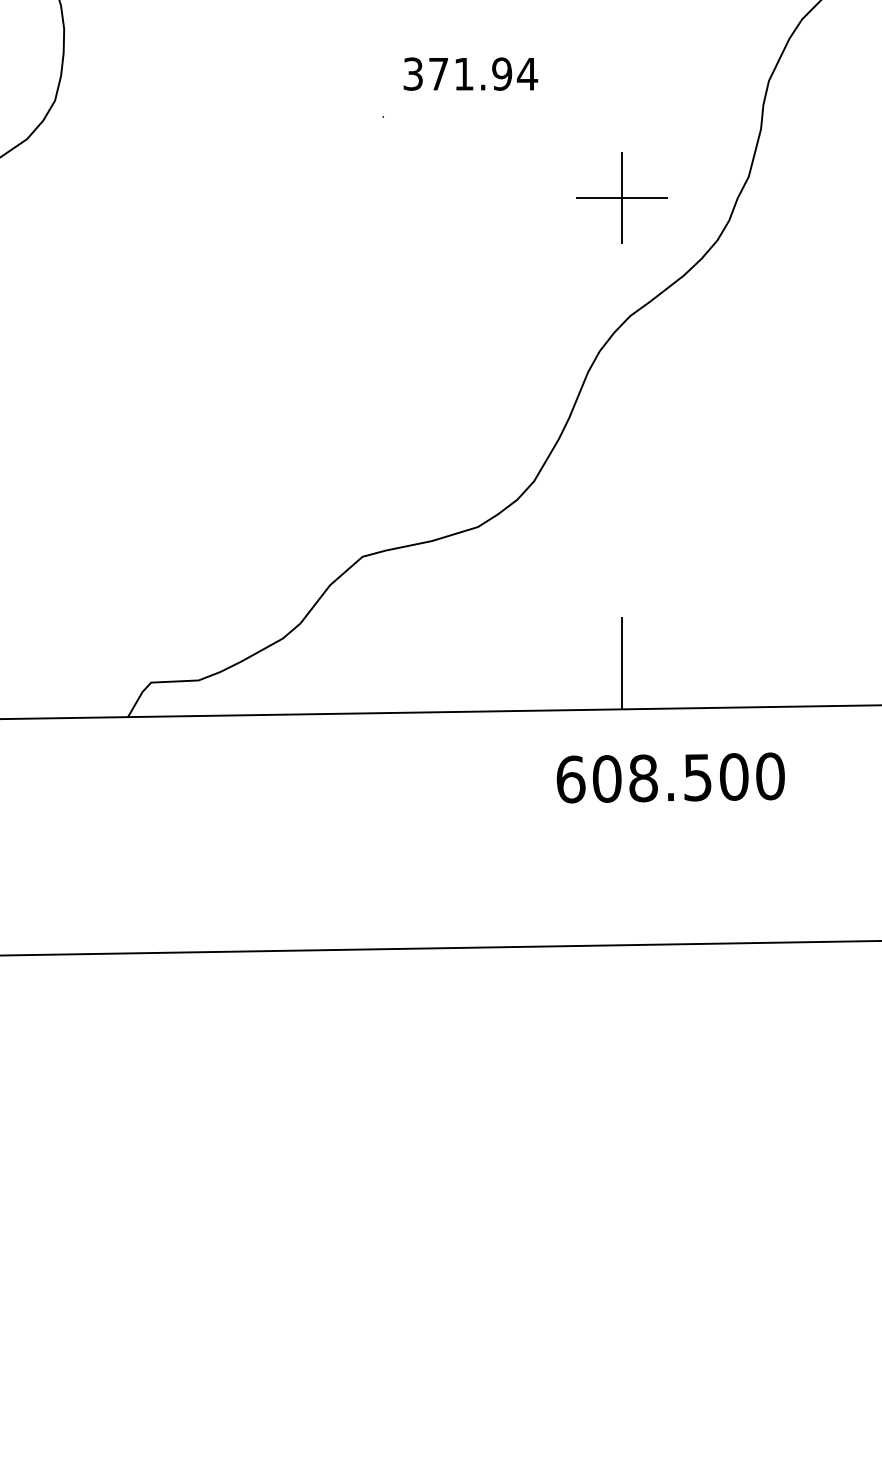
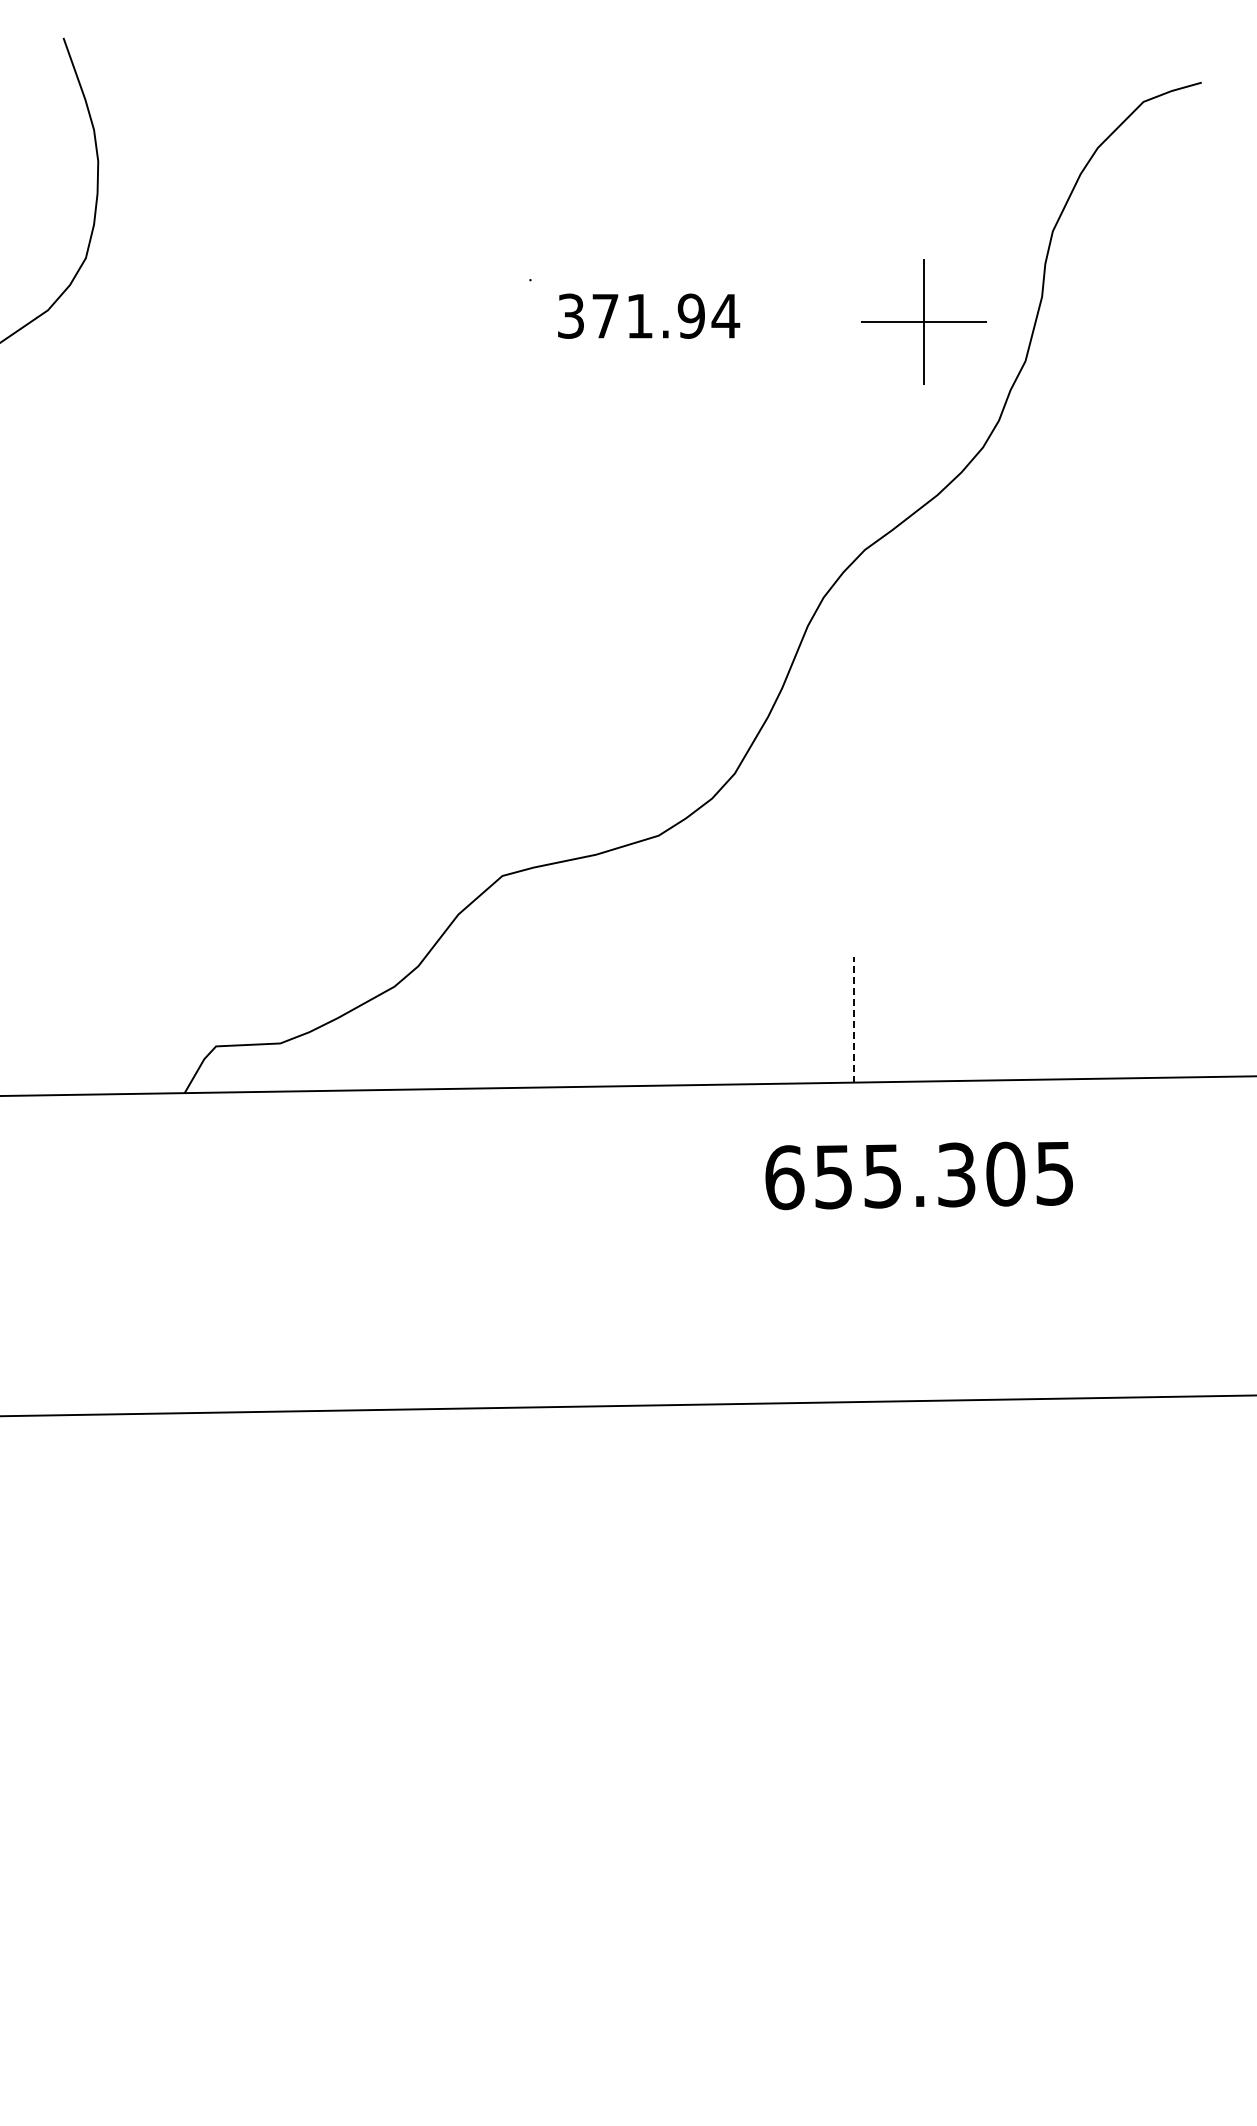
text: (471, 73) -> (649, 315), moved
part: (621, 197) -> (923, 321), moved
line: (621, 662) -> (853, 1019), solid -> dashed
text: (688, 777) -> (944, 1175), 608.500 -> 655.305

